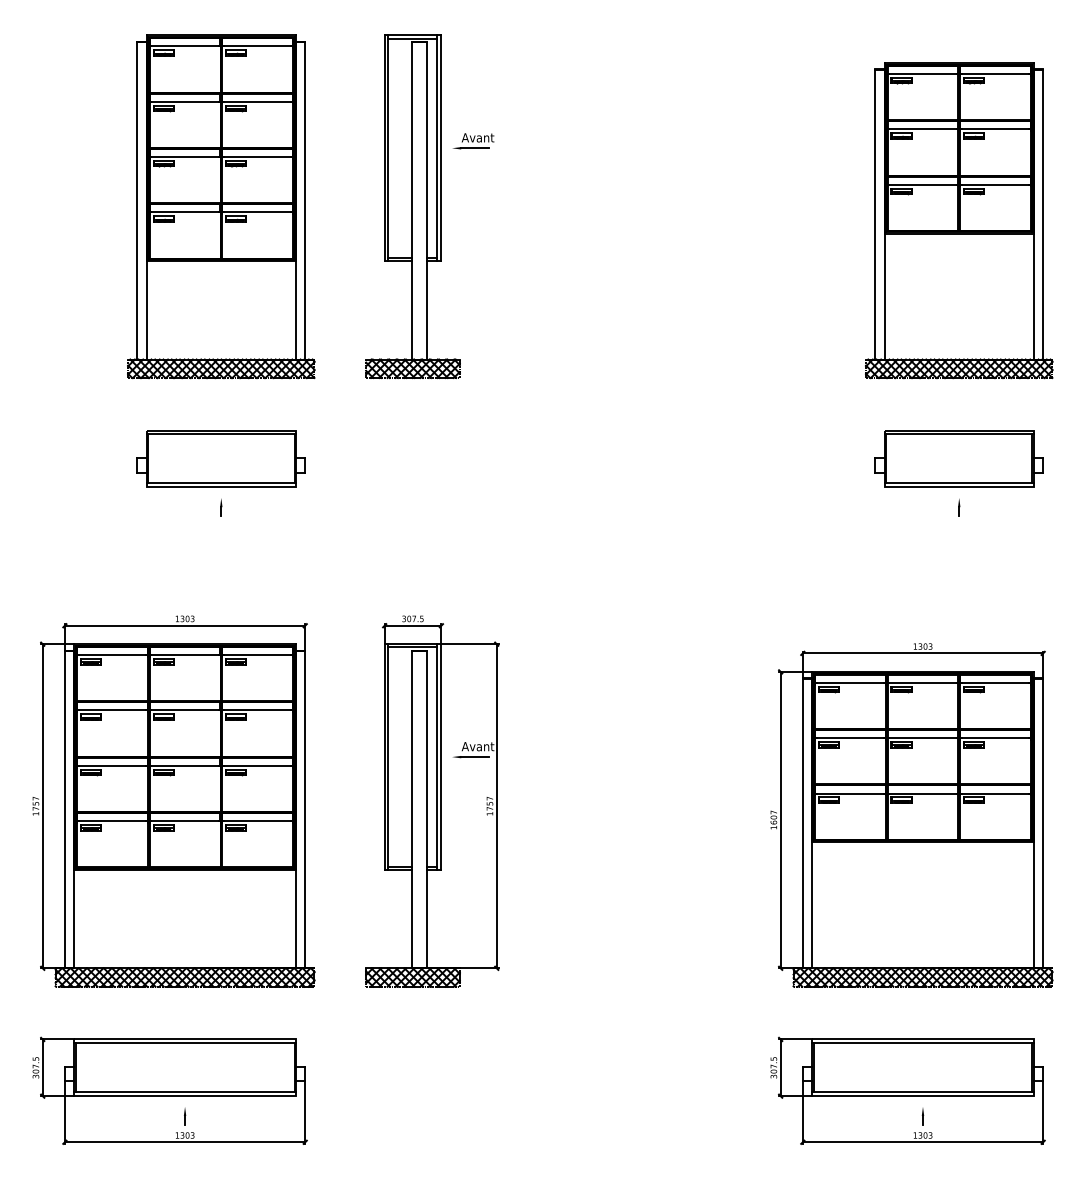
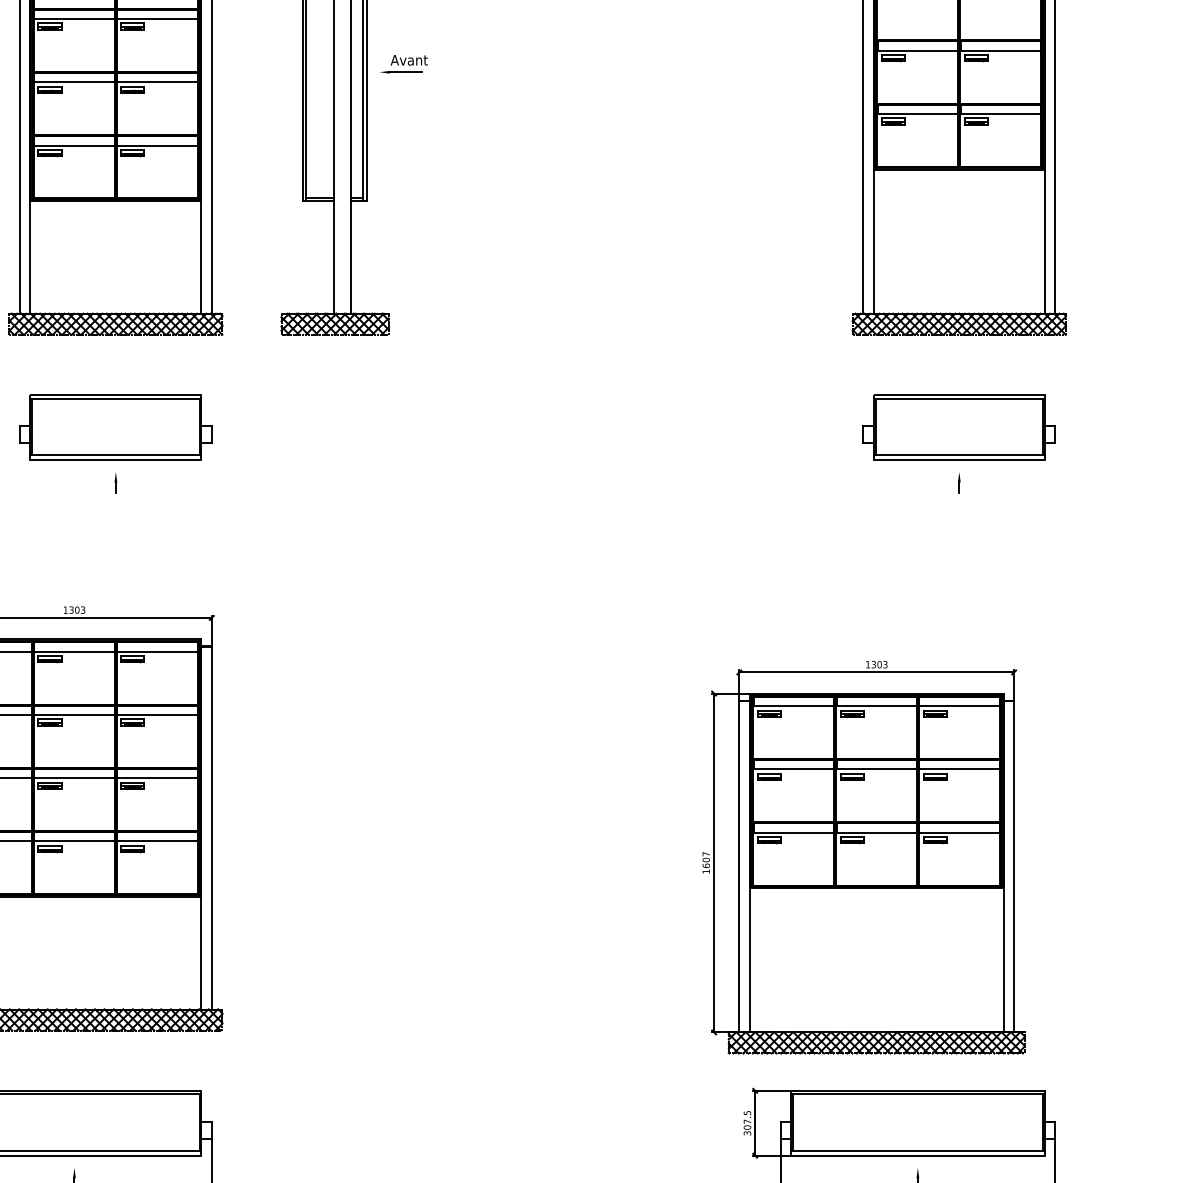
part: (432, 801) -> (357, 818), removed
part: (911, 815) -> (863, 857), moved

